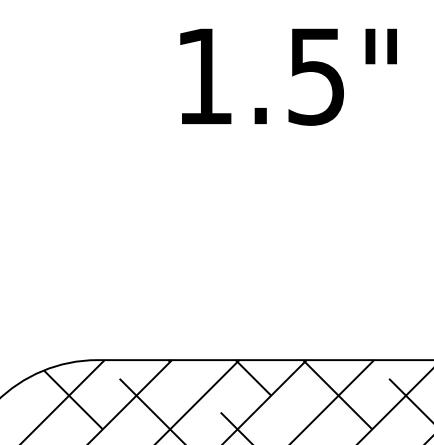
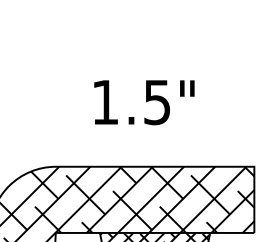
text: (288, 76) -> (144, 102), moved

